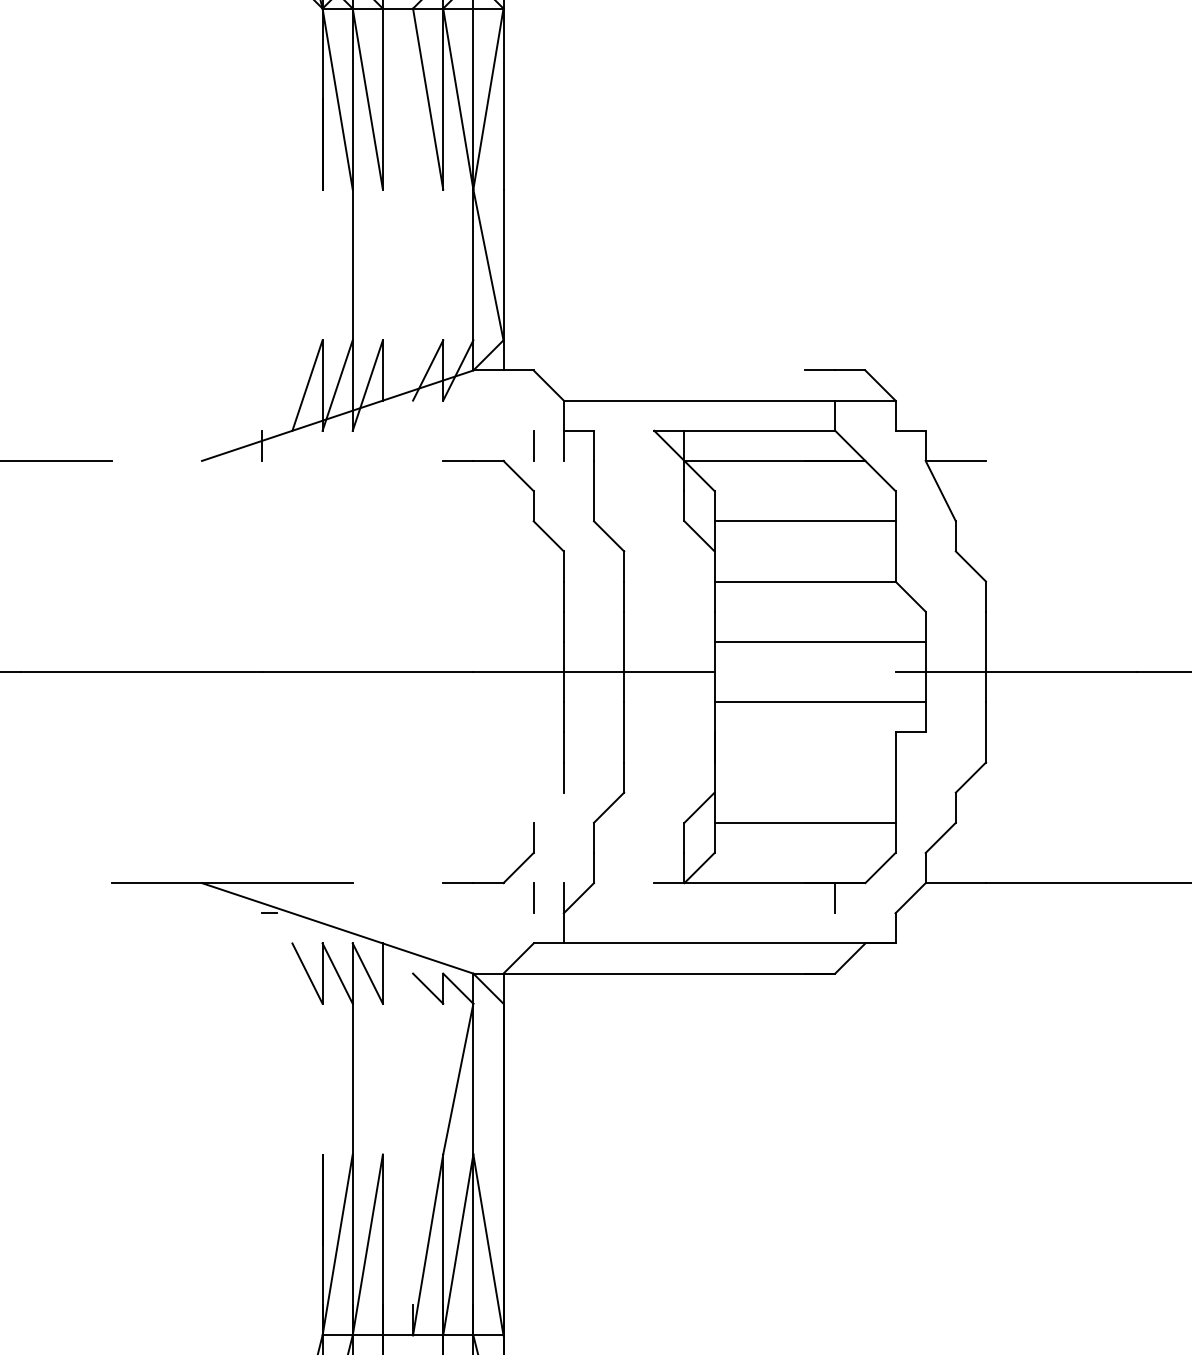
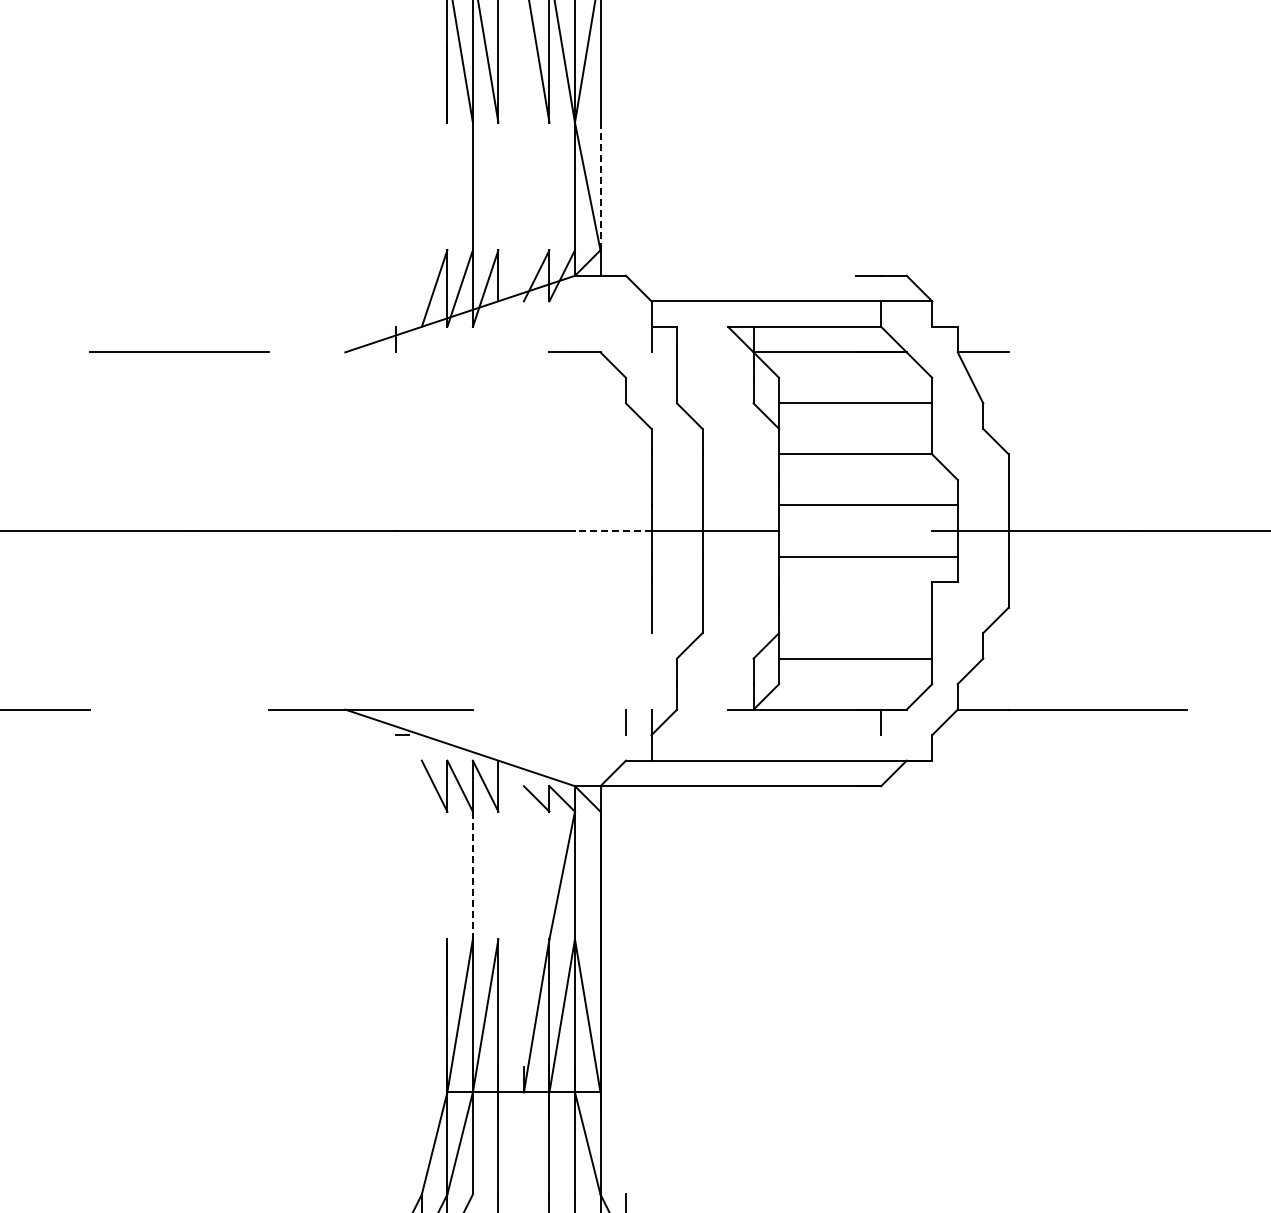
line: (503, 264) -> (600, 186), solid -> dashed
line: (534, 445) -> (626, 339), removed
line: (517, 671) -> (612, 530), solid -> dashed
part: (488, 882) -> (587, 709), removed
line: (352, 1079) -> (472, 875), solid -> dashed

